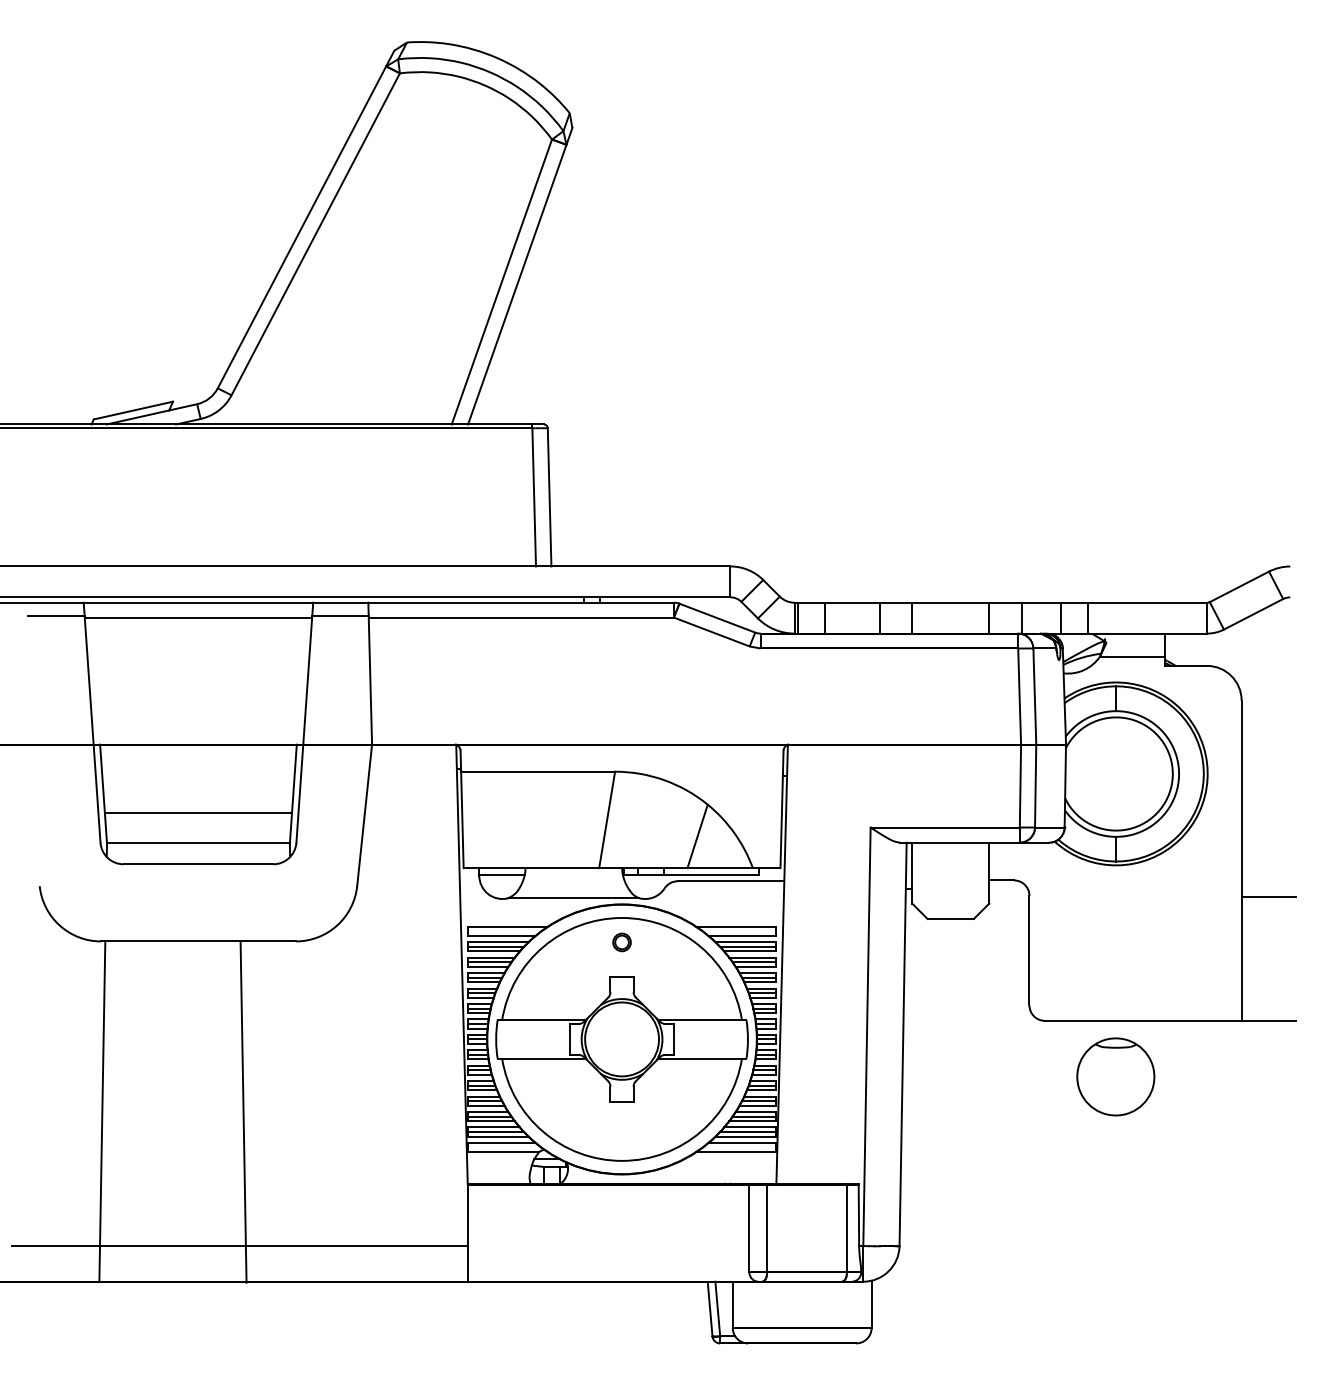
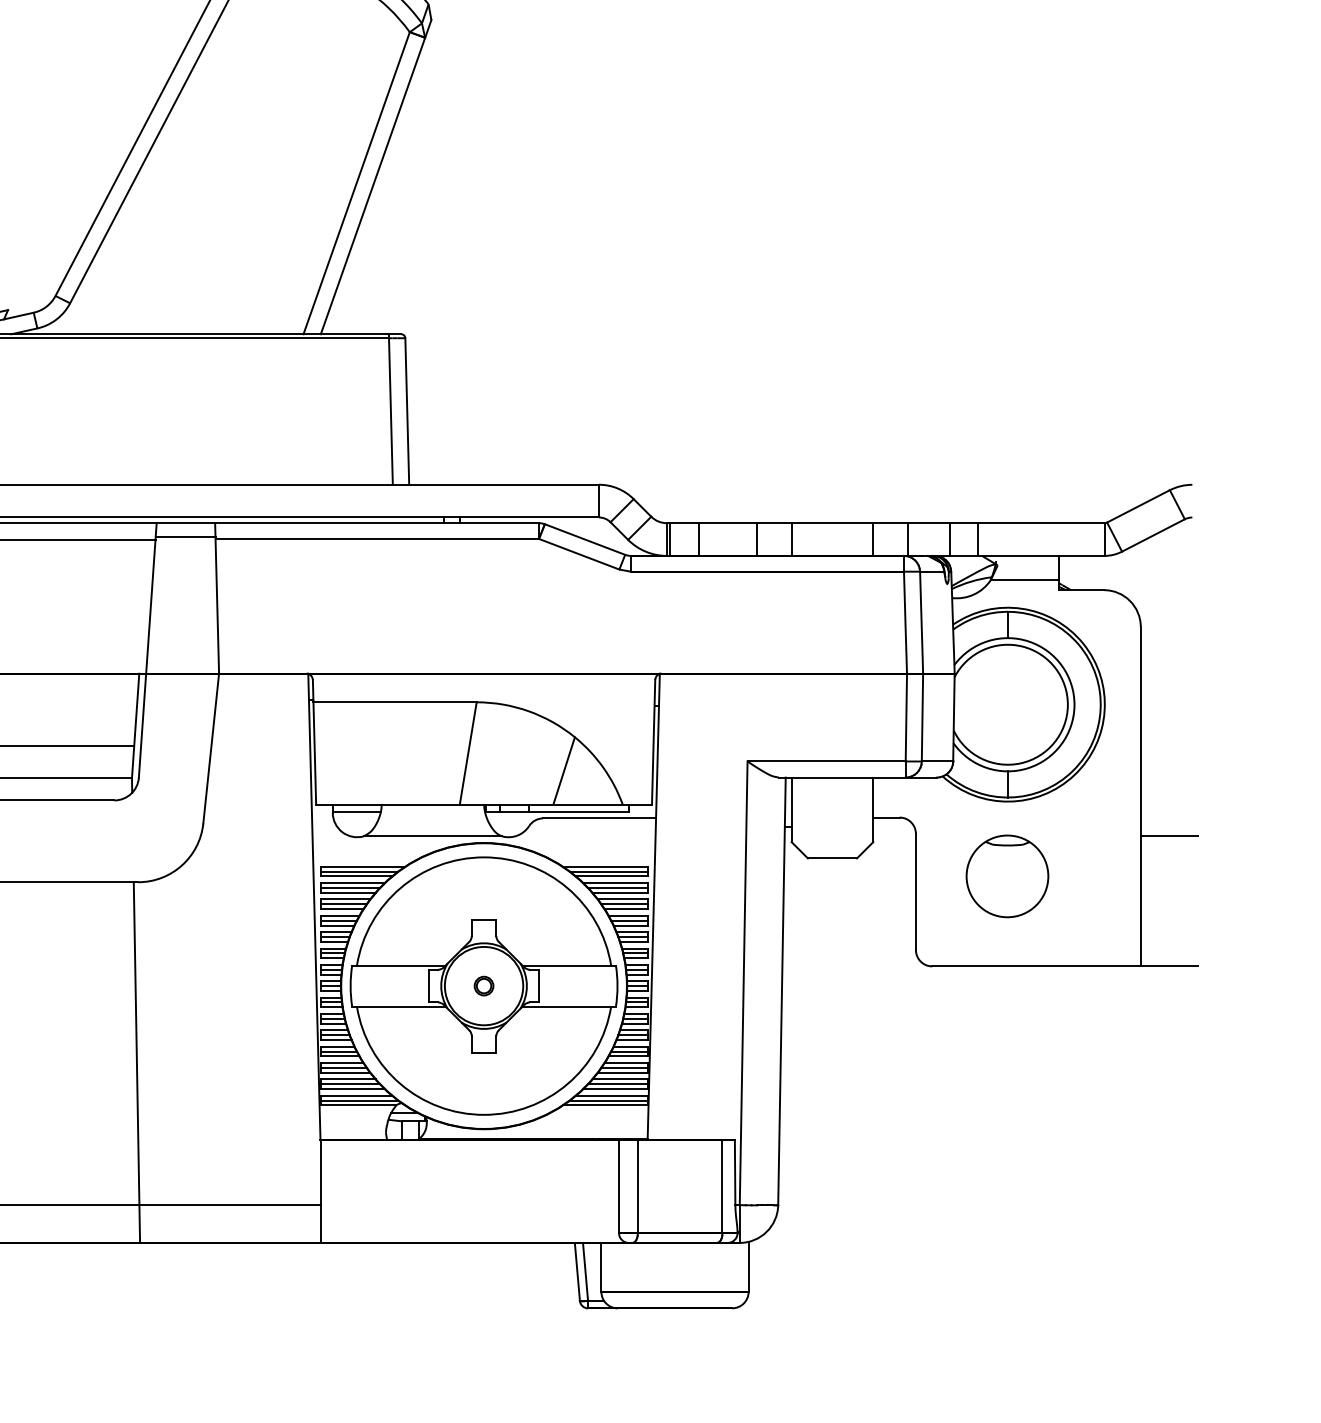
line: (504, 931) -> (359, 871), added
line: (739, 931) -> (608, 871), added
part: (621, 942) -> (483, 986), moved
part: (1115, 1076) -> (1007, 875), moved
line: (243, 1112) -> (136, 1062), moved
line: (504, 1147) -> (359, 1100), added
line: (739, 1147) -> (608, 1100), added

